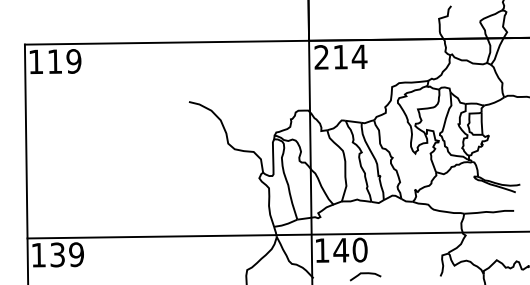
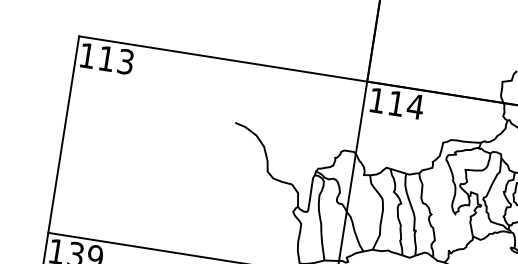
text: (321, 57) -> (376, 100), 214 -> 114
text: (73, 61) -> (125, 61), 119 -> 113

